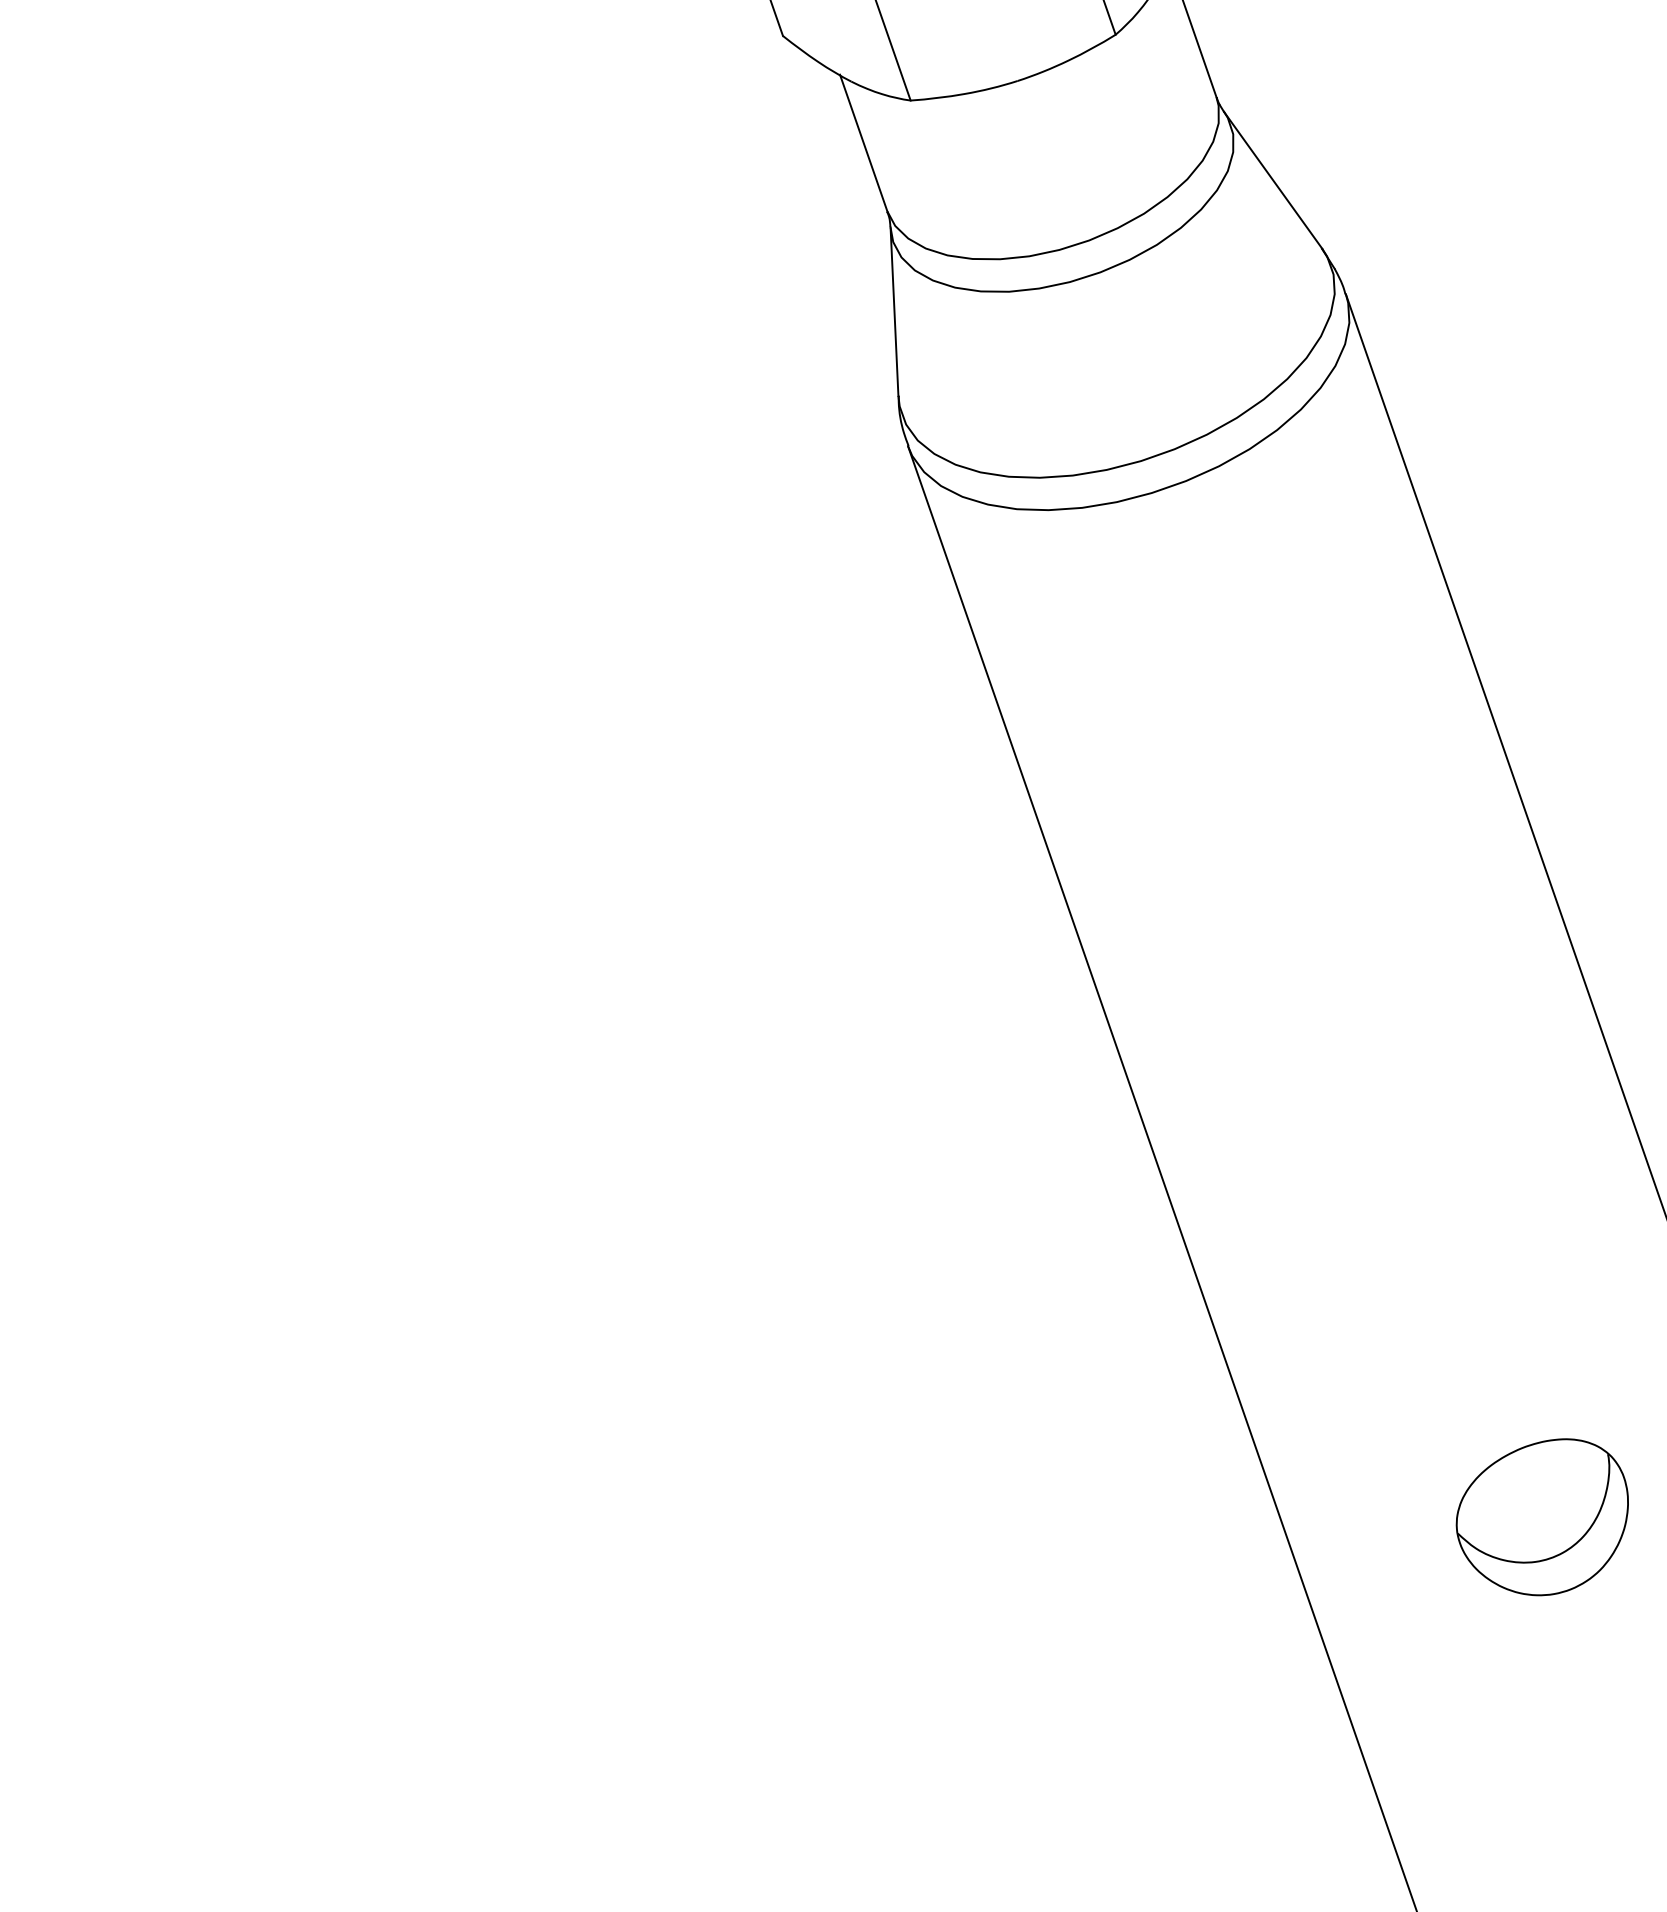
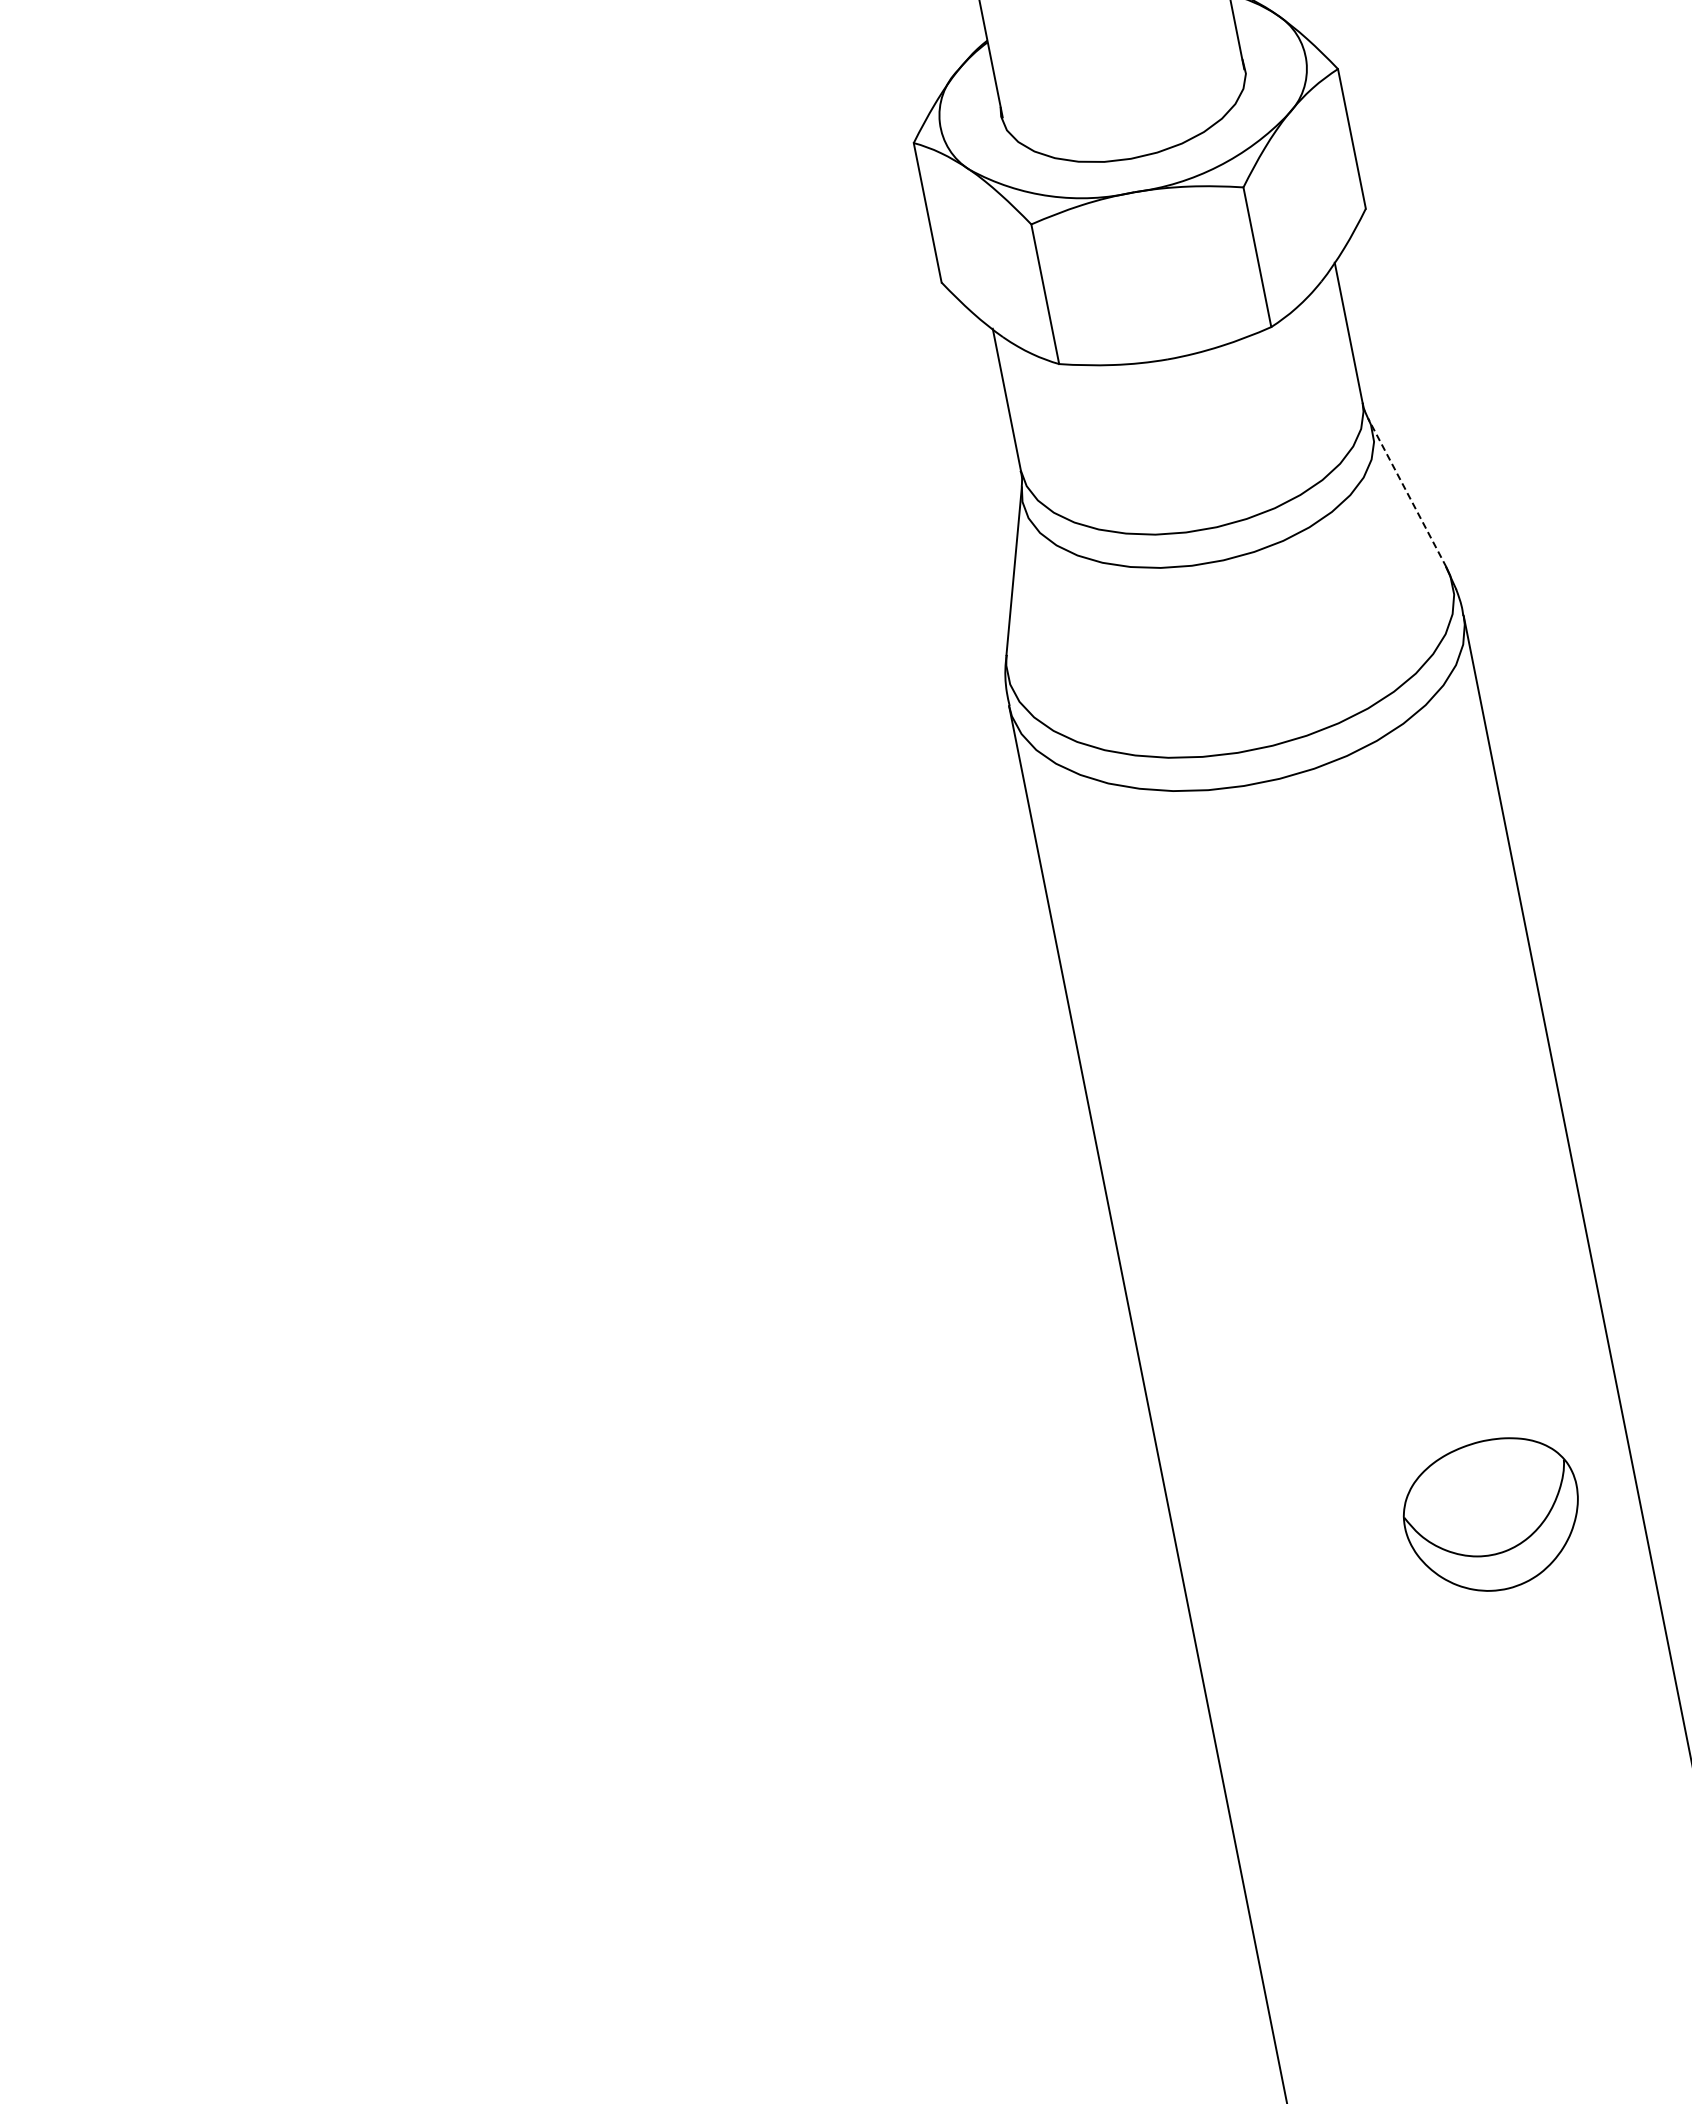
line: (1273, 179) -> (1407, 492), solid -> dashed
part: (1542, 1518) -> (1490, 1514), moved

